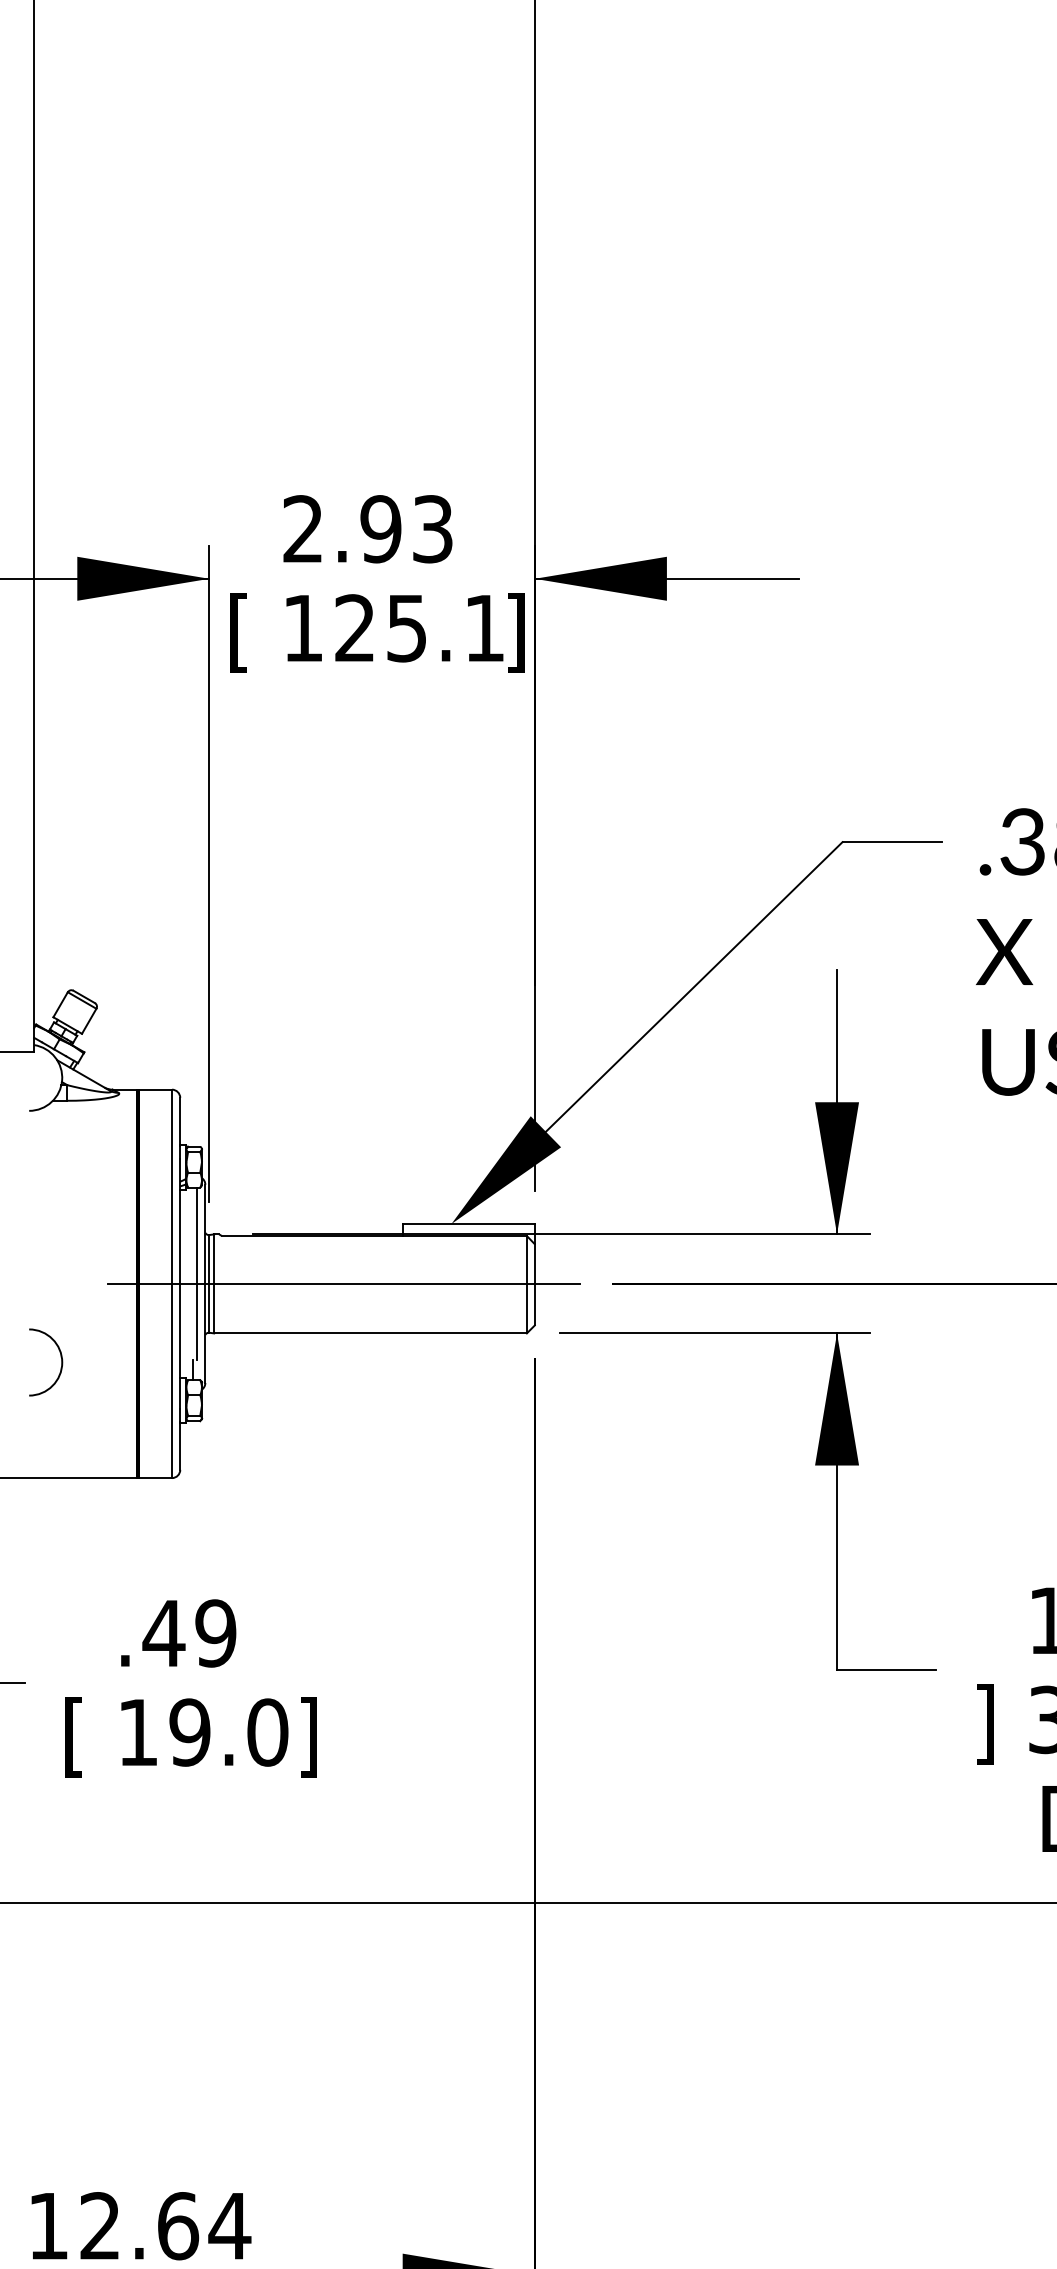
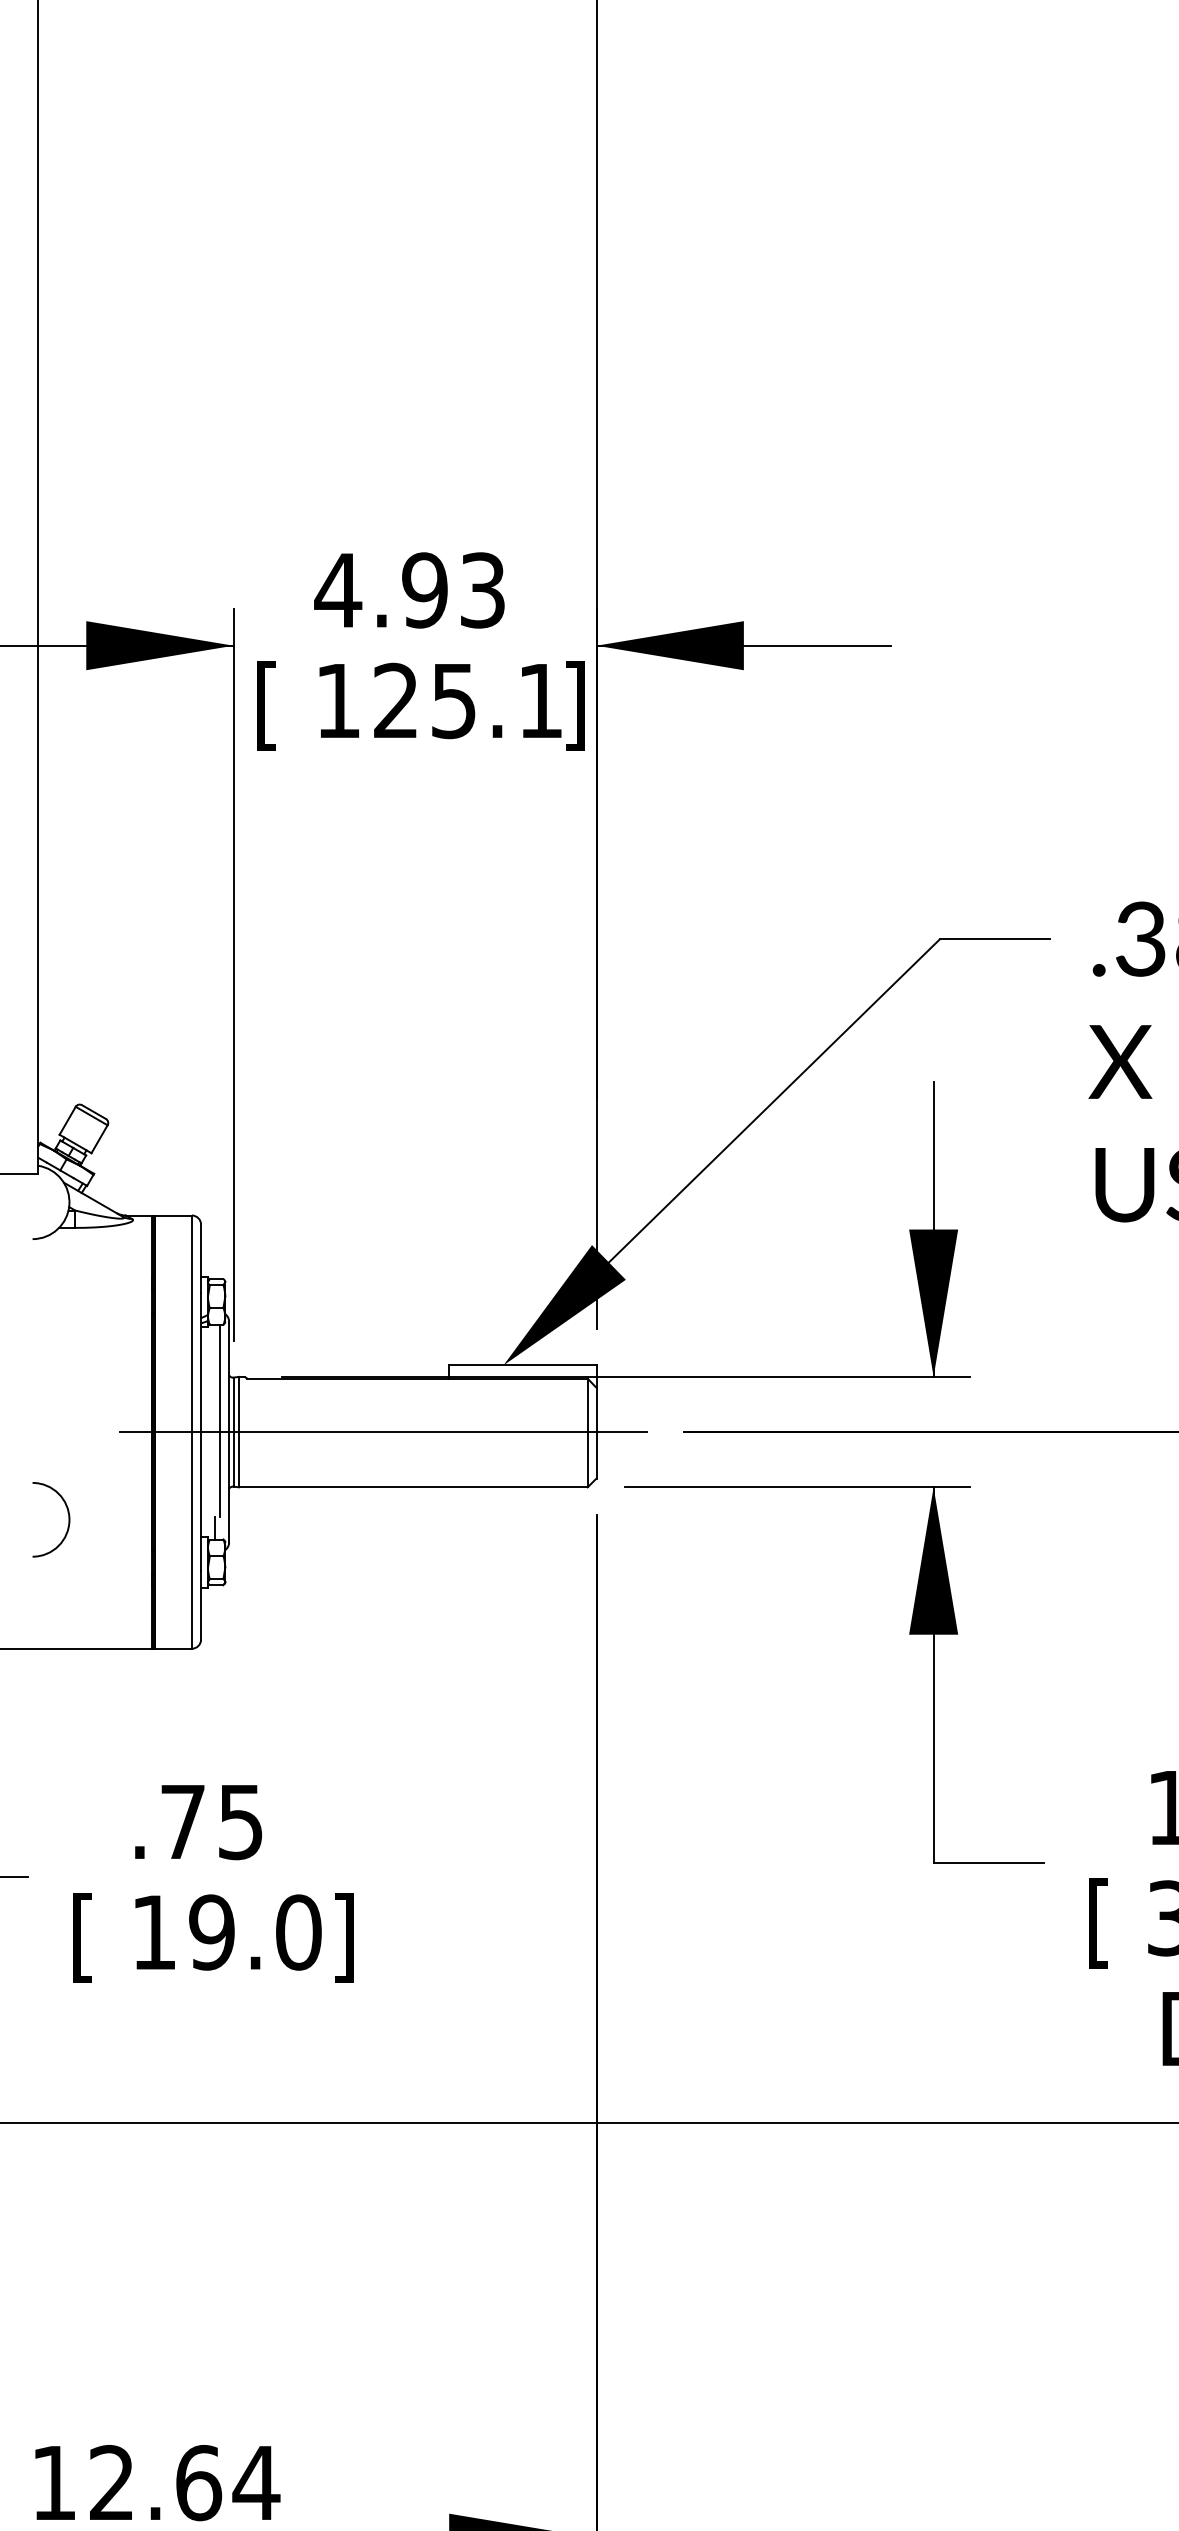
text: (303, 528) -> (338, 589), 2.93 -> 4.93
text: (188, 1633) -> (210, 1821), .49 -> .75
text: (984, 1724) -> (1098, 1923), ] -> [

